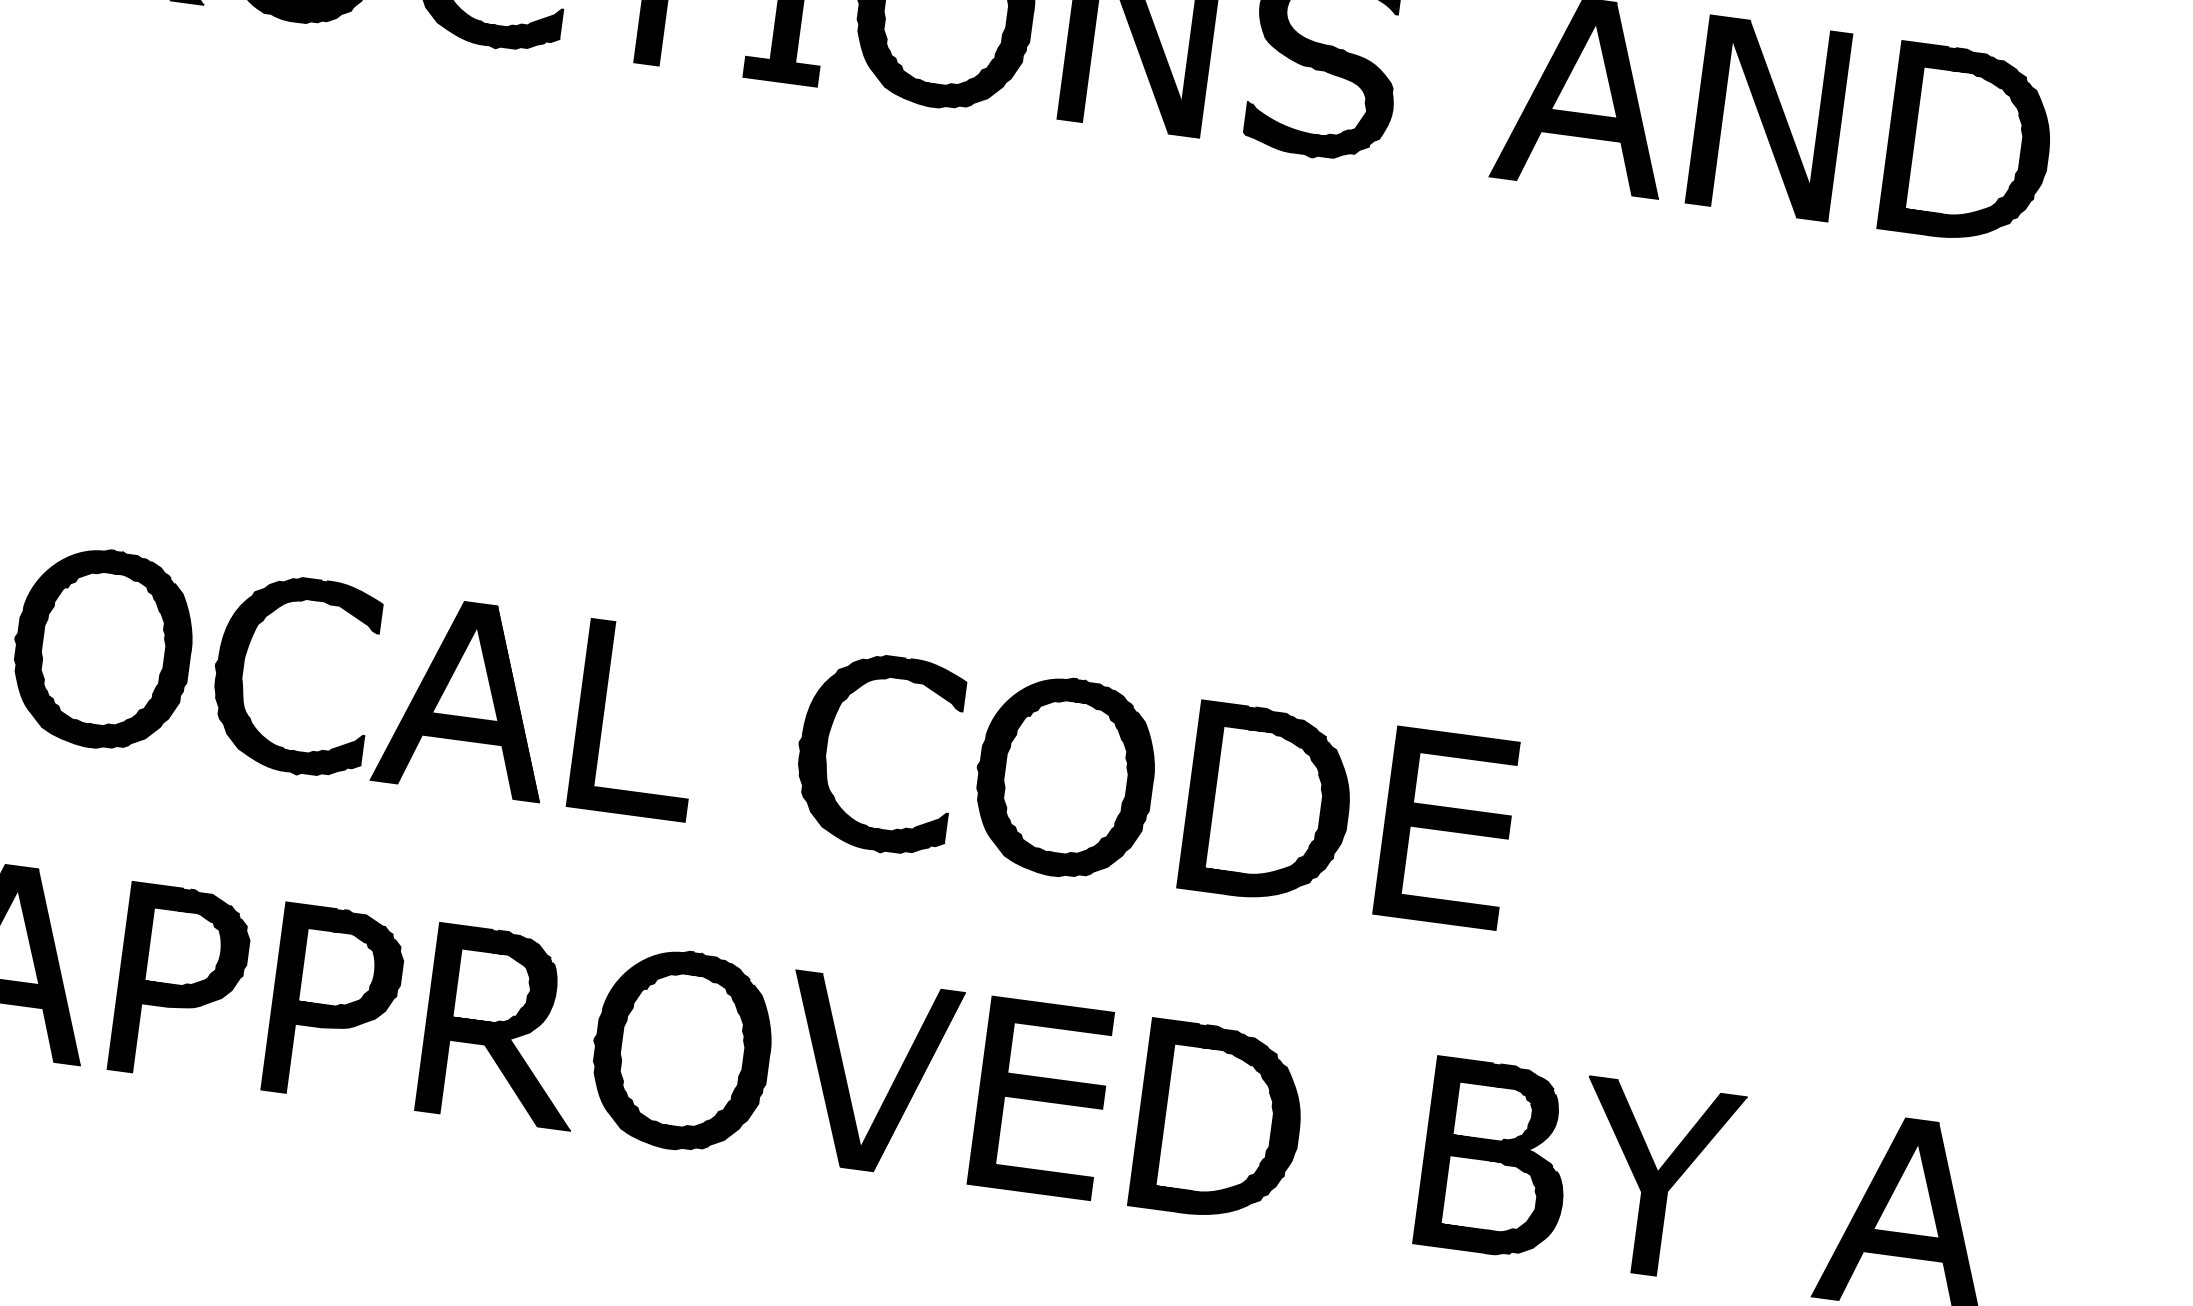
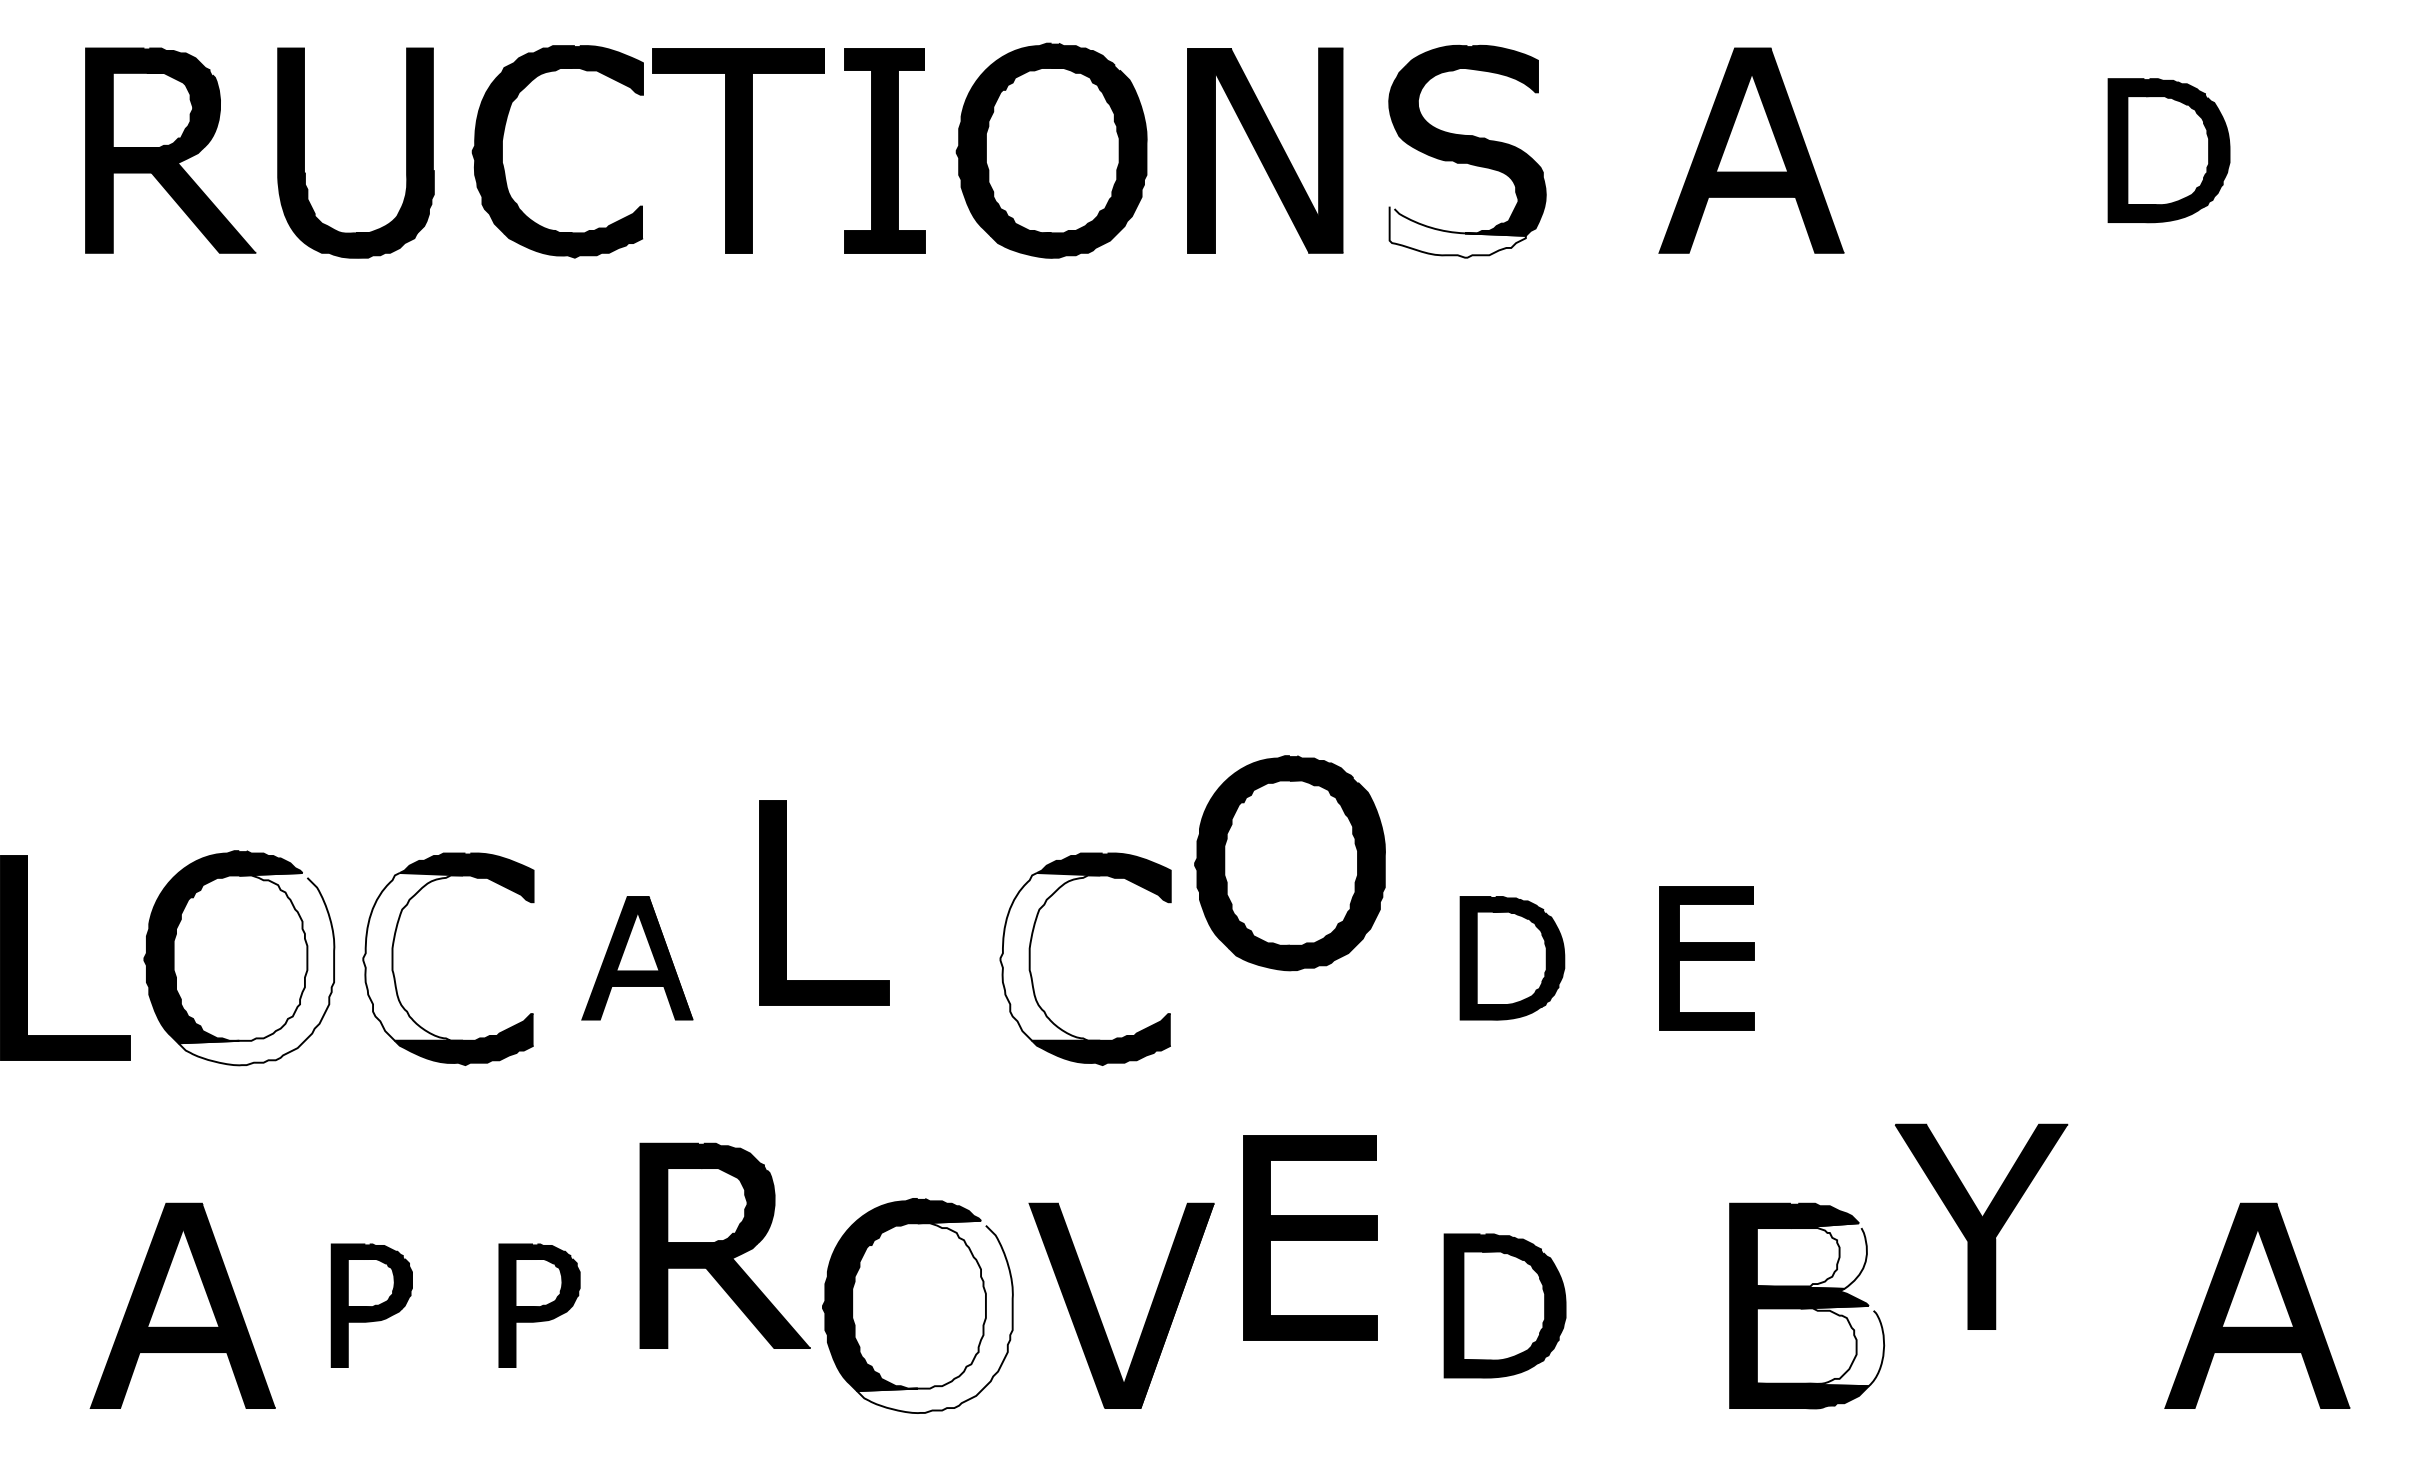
part: (1769, 118) -> (1951, 150), removed
fill: (1307, 132) -> (1457, 231), removed
part: (1968, 144) -> (2168, 150), size x0.7
fill: (116, 661) -> (256, 969), removed
fill: (262, 668) -> (413, 956), removed
part: (467, 697) -> (637, 958), size x0.6
part: (603, 715) -> (786, 902), moved
fill: (845, 746) -> (1050, 956), removed
part: (1064, 777) -> (1289, 863), moved
part: (1268, 804) -> (1512, 958), size x0.6
part: (1446, 827) -> (1706, 957), size x0.7
part: (181, 983) -> (371, 1305), size x0.6
part: (335, 1003) -> (539, 1305), size x0.6
part: (504, 1026) -> (724, 1245), moved
fill: (695, 1062) -> (934, 1316), removed
part: (1041, 1097) -> (1310, 1237), moved
fill: (1506, 1113) -> (1811, 1255), removed
part: (1218, 1121) -> (1504, 1305), size x0.7
part: (1655, 1180) -> (1981, 1226), moved
fill: (1503, 1196) -> (1820, 1345), removed

